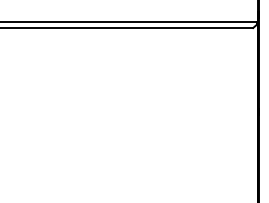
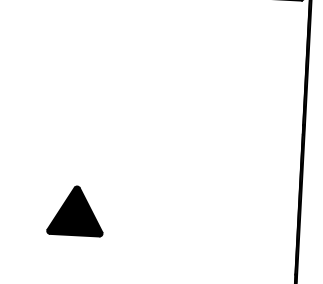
part: (113, 171) -> (75, 210), added

